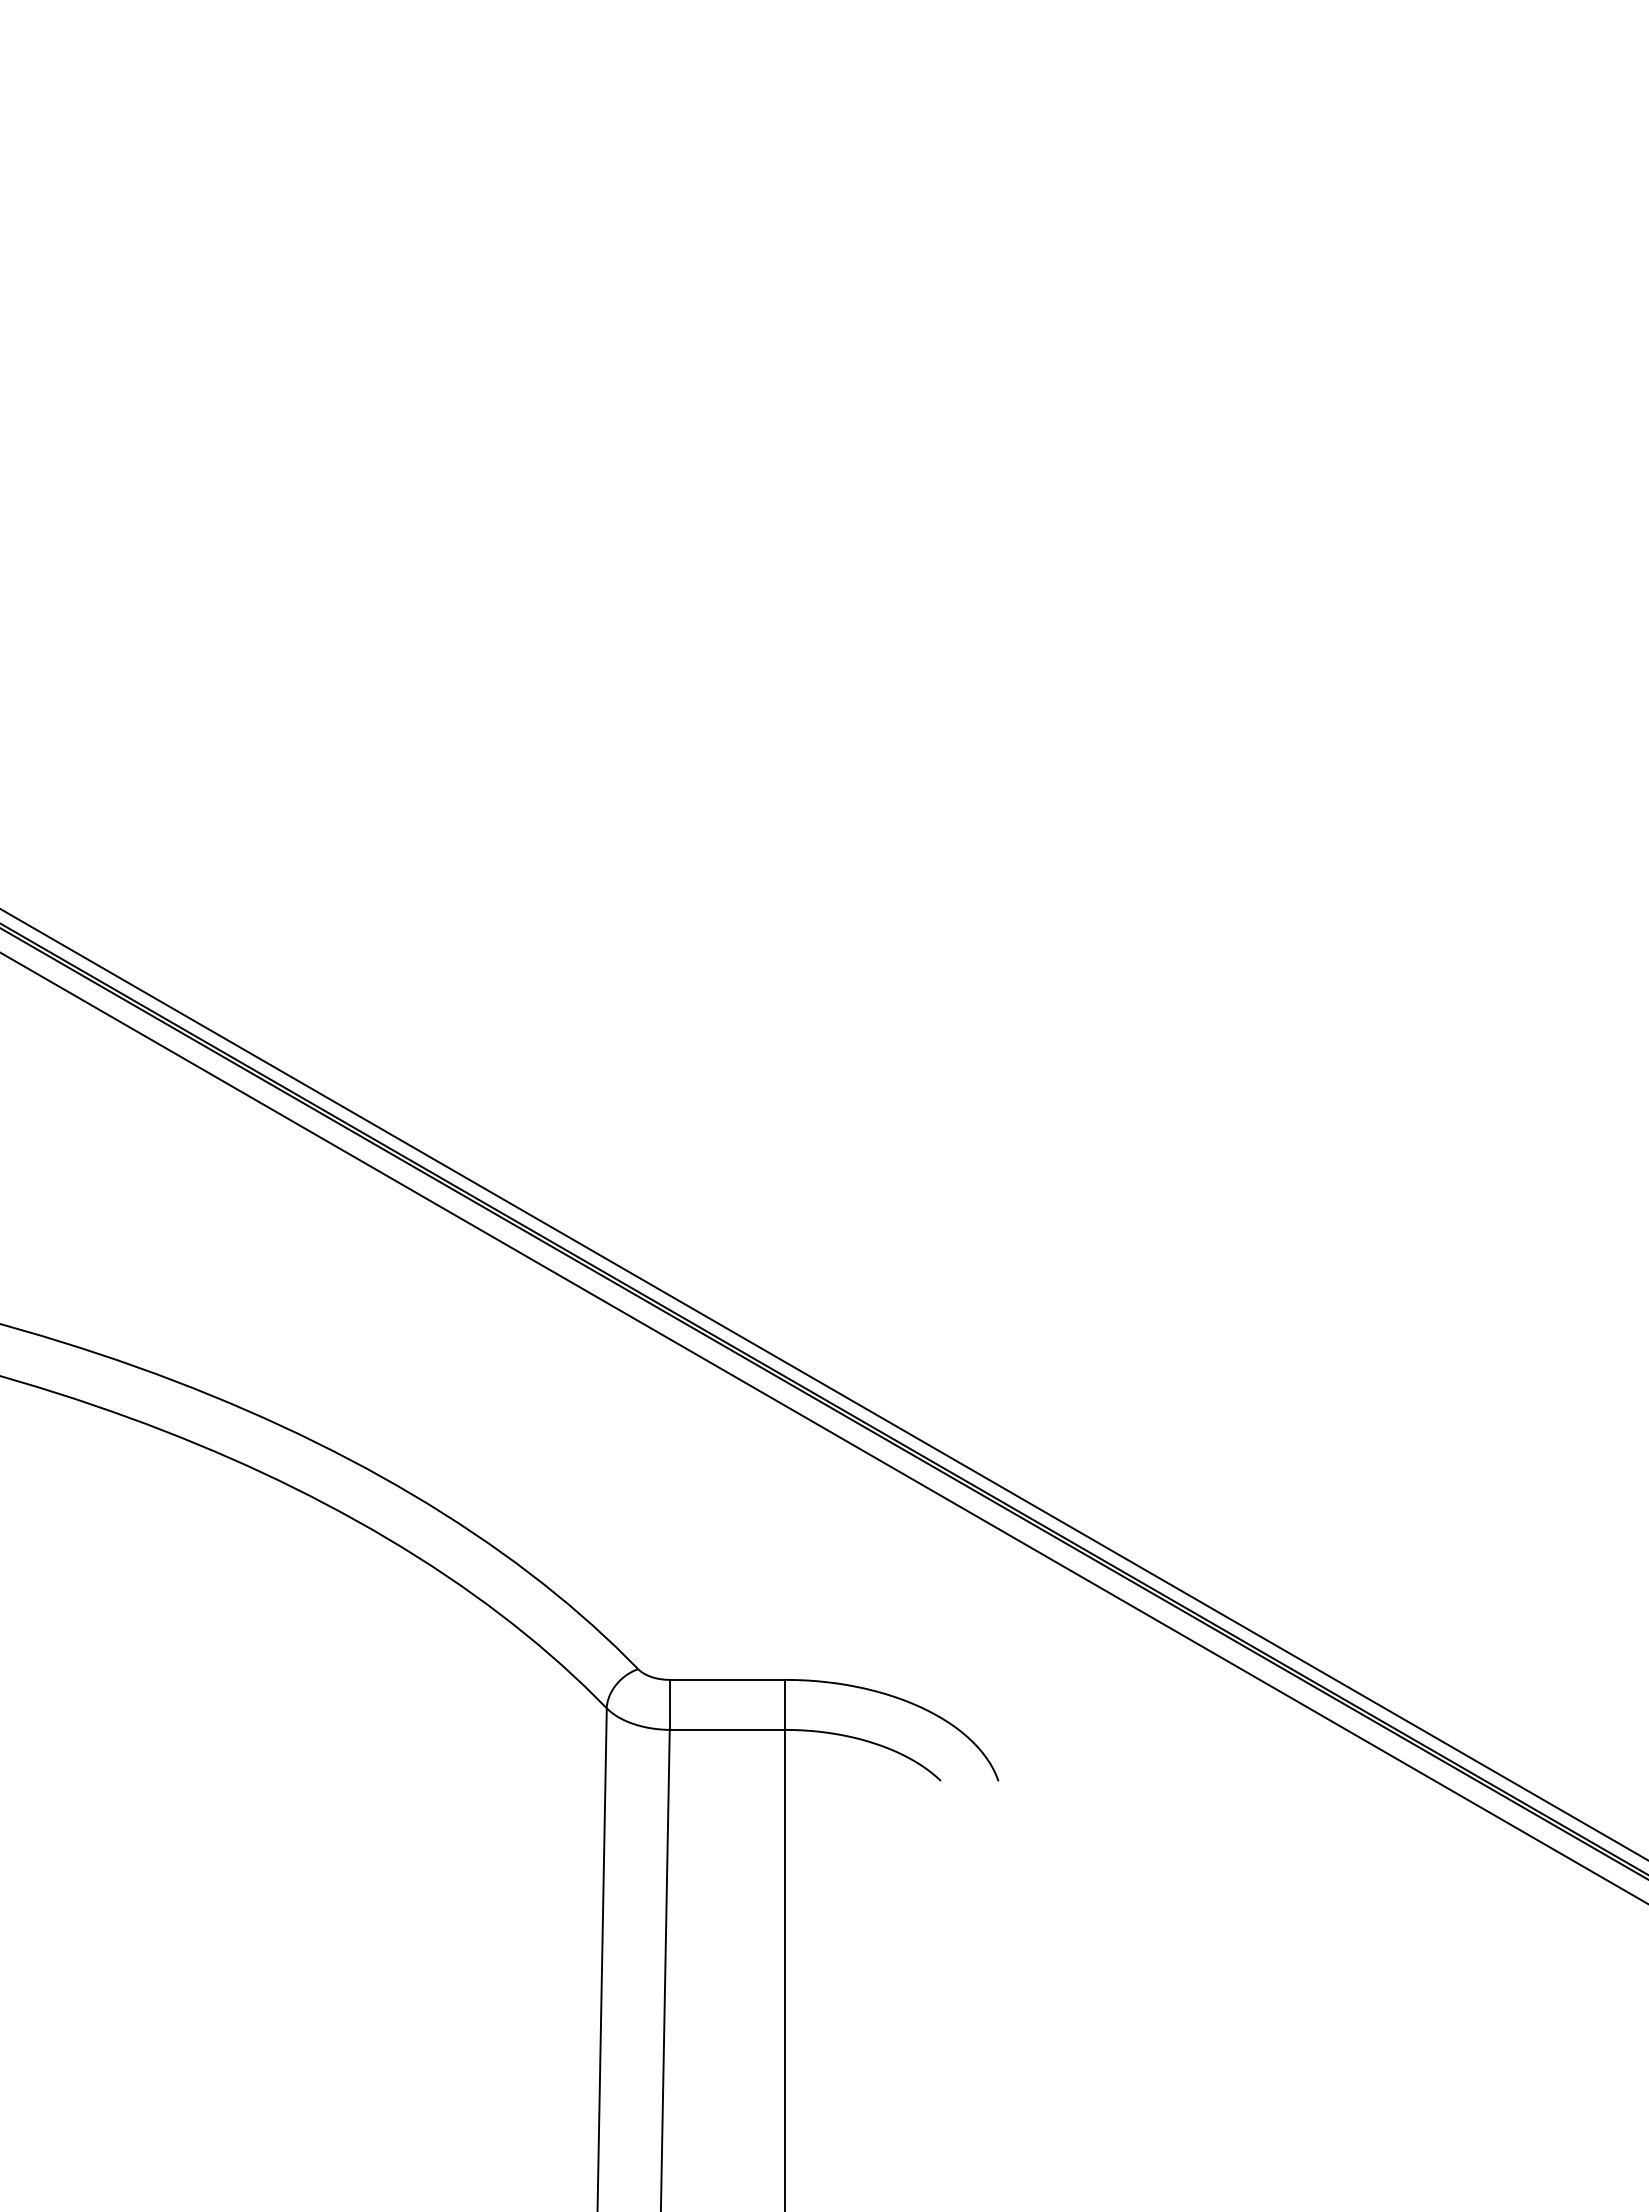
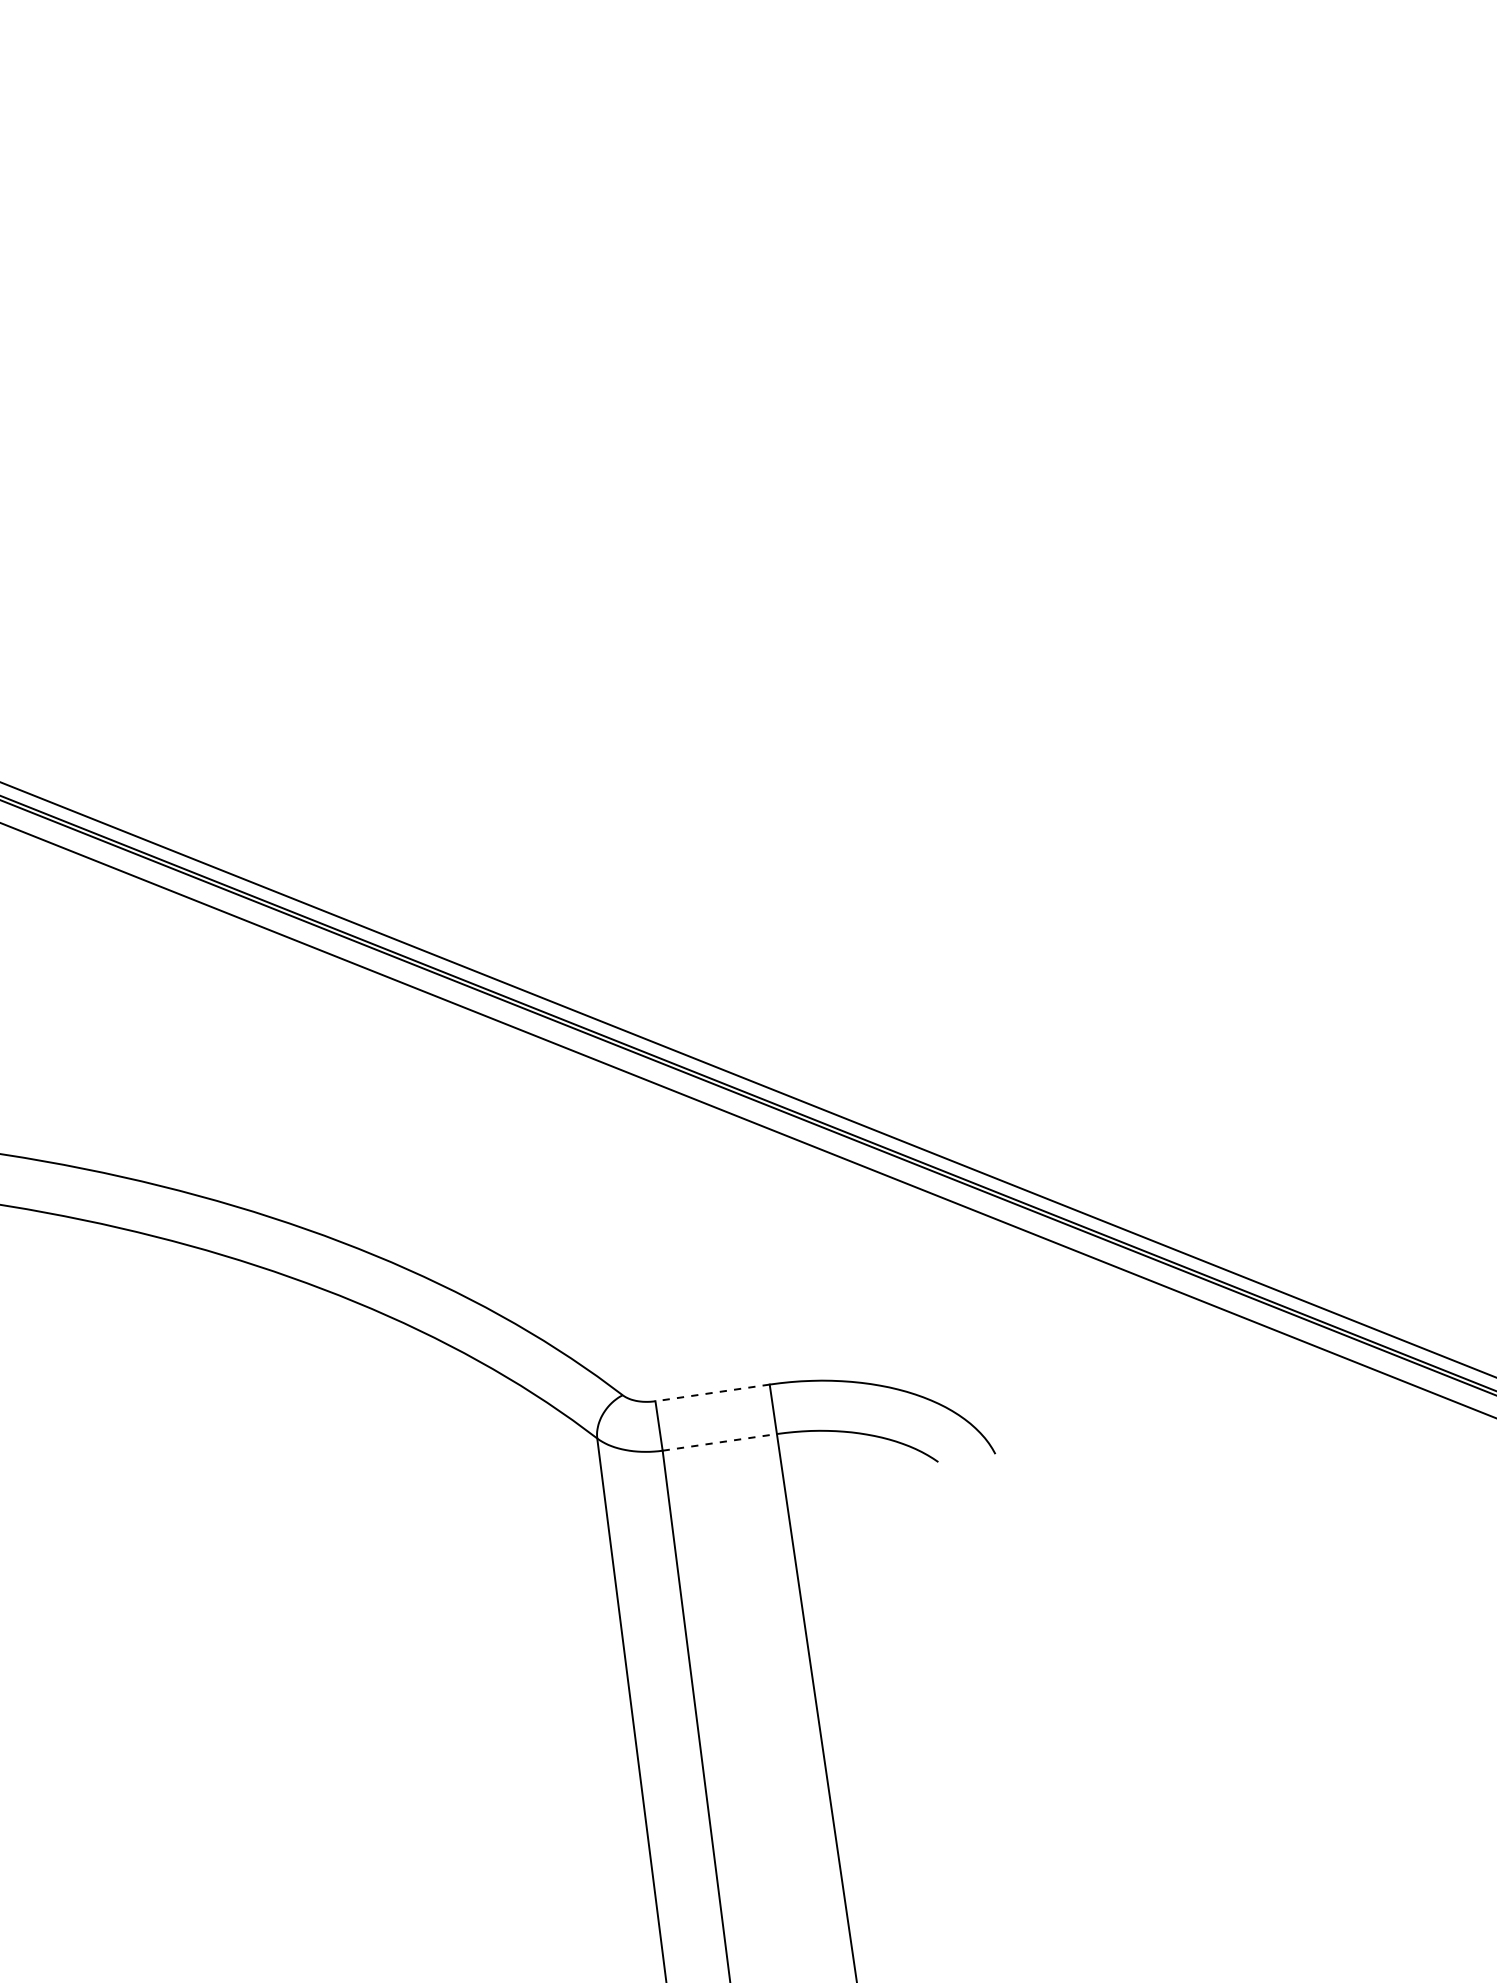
line: (727, 1679) -> (712, 1392), solid -> dashed
line: (727, 1729) -> (719, 1442), solid -> dashed

